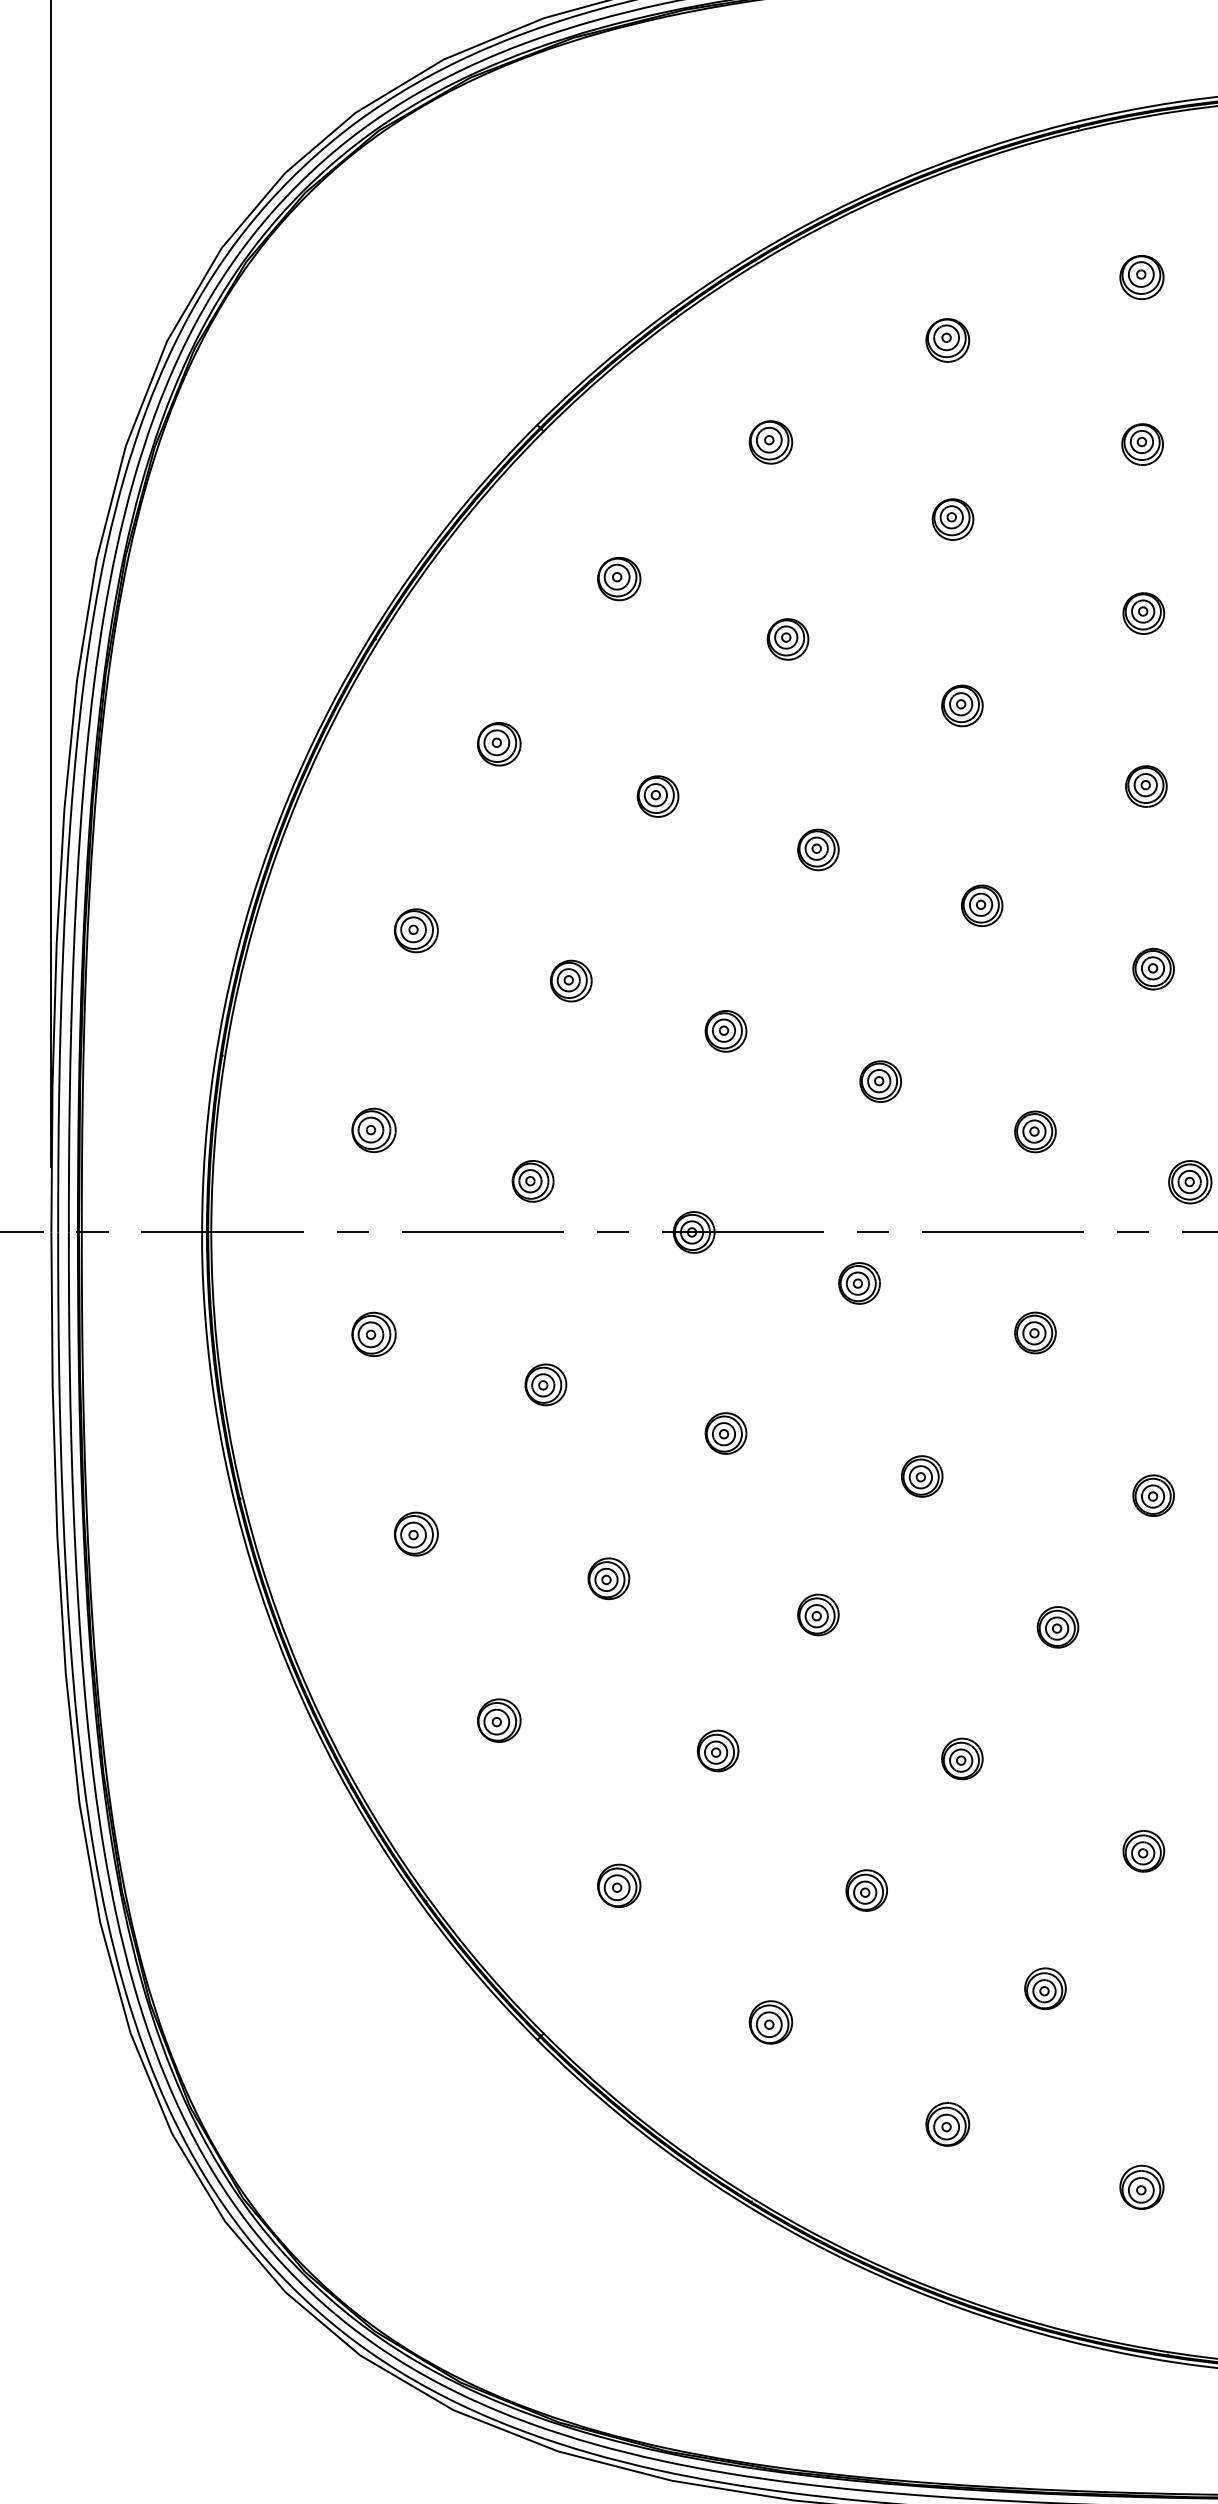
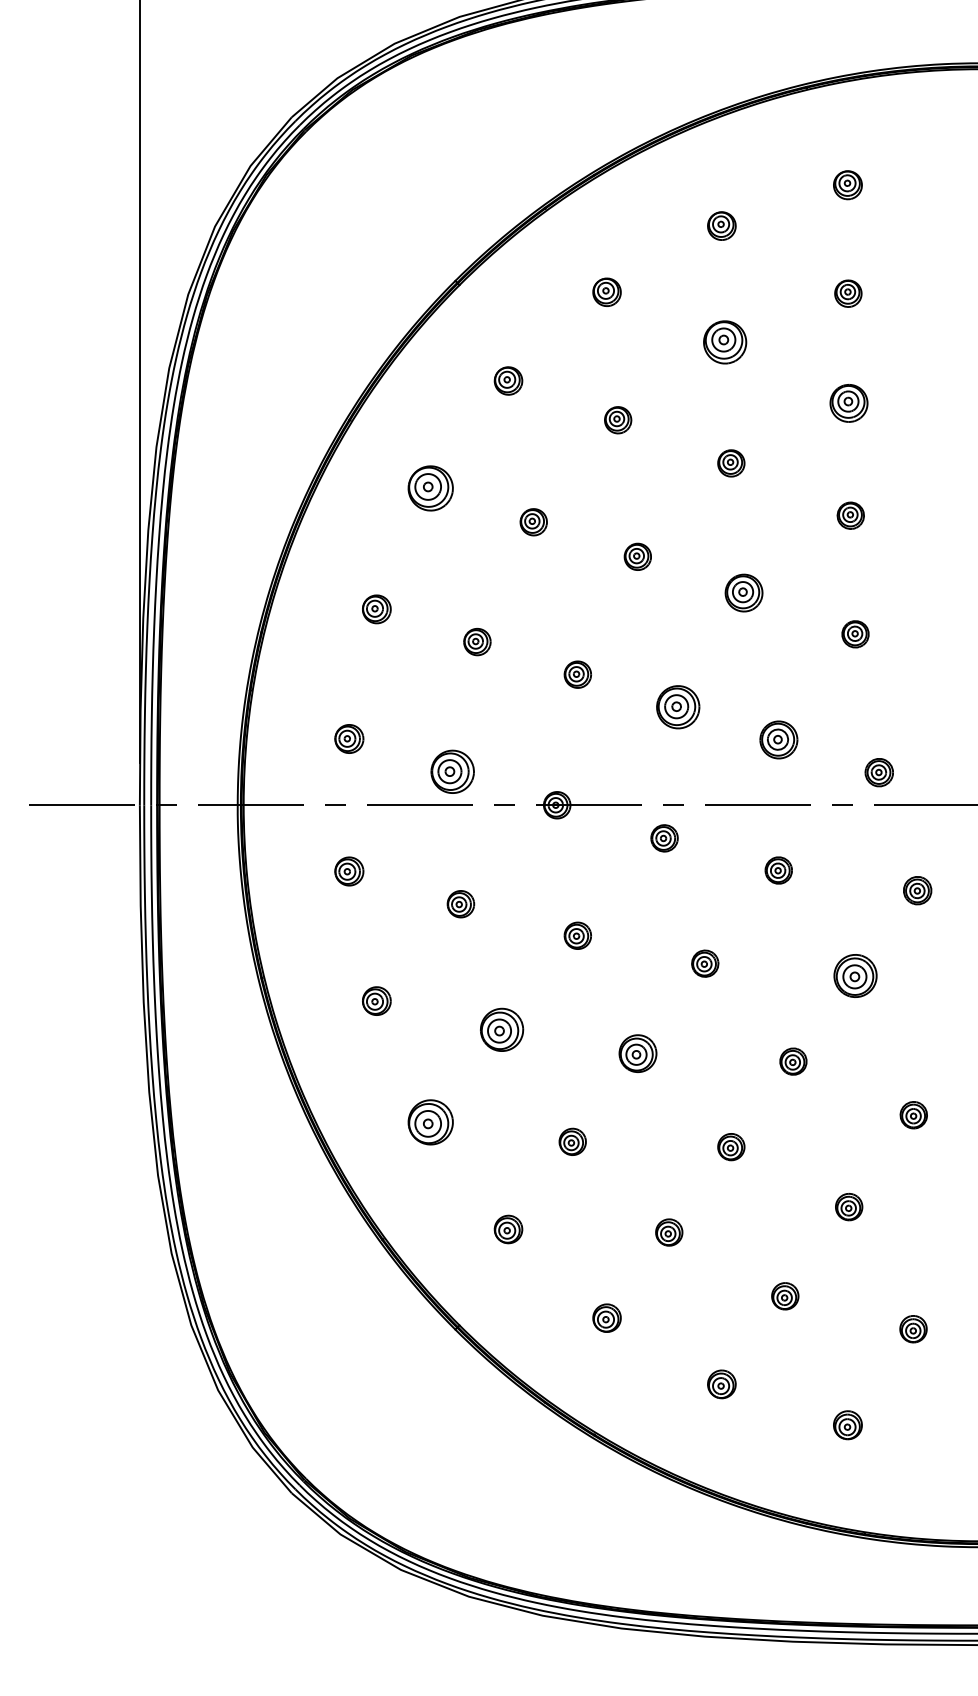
part: (953, 519) -> (725, 342), size x1.6
part: (1144, 613) -> (849, 403), size x1.4
part: (499, 743) -> (430, 487), size x1.6
part: (982, 906) -> (744, 593), size x1.4
part: (880, 1081) -> (678, 707), size x1.6
part: (1035, 1131) -> (778, 739), size x1.4
part: (532, 1181) -> (452, 772), size x1.6
part: (1153, 1496) -> (855, 976), size x1.6
part: (608, 1579) -> (501, 1030), size x1.6
part: (817, 1614) -> (637, 1053), size x1.4
part: (499, 1719) -> (430, 1121), size x1.6

